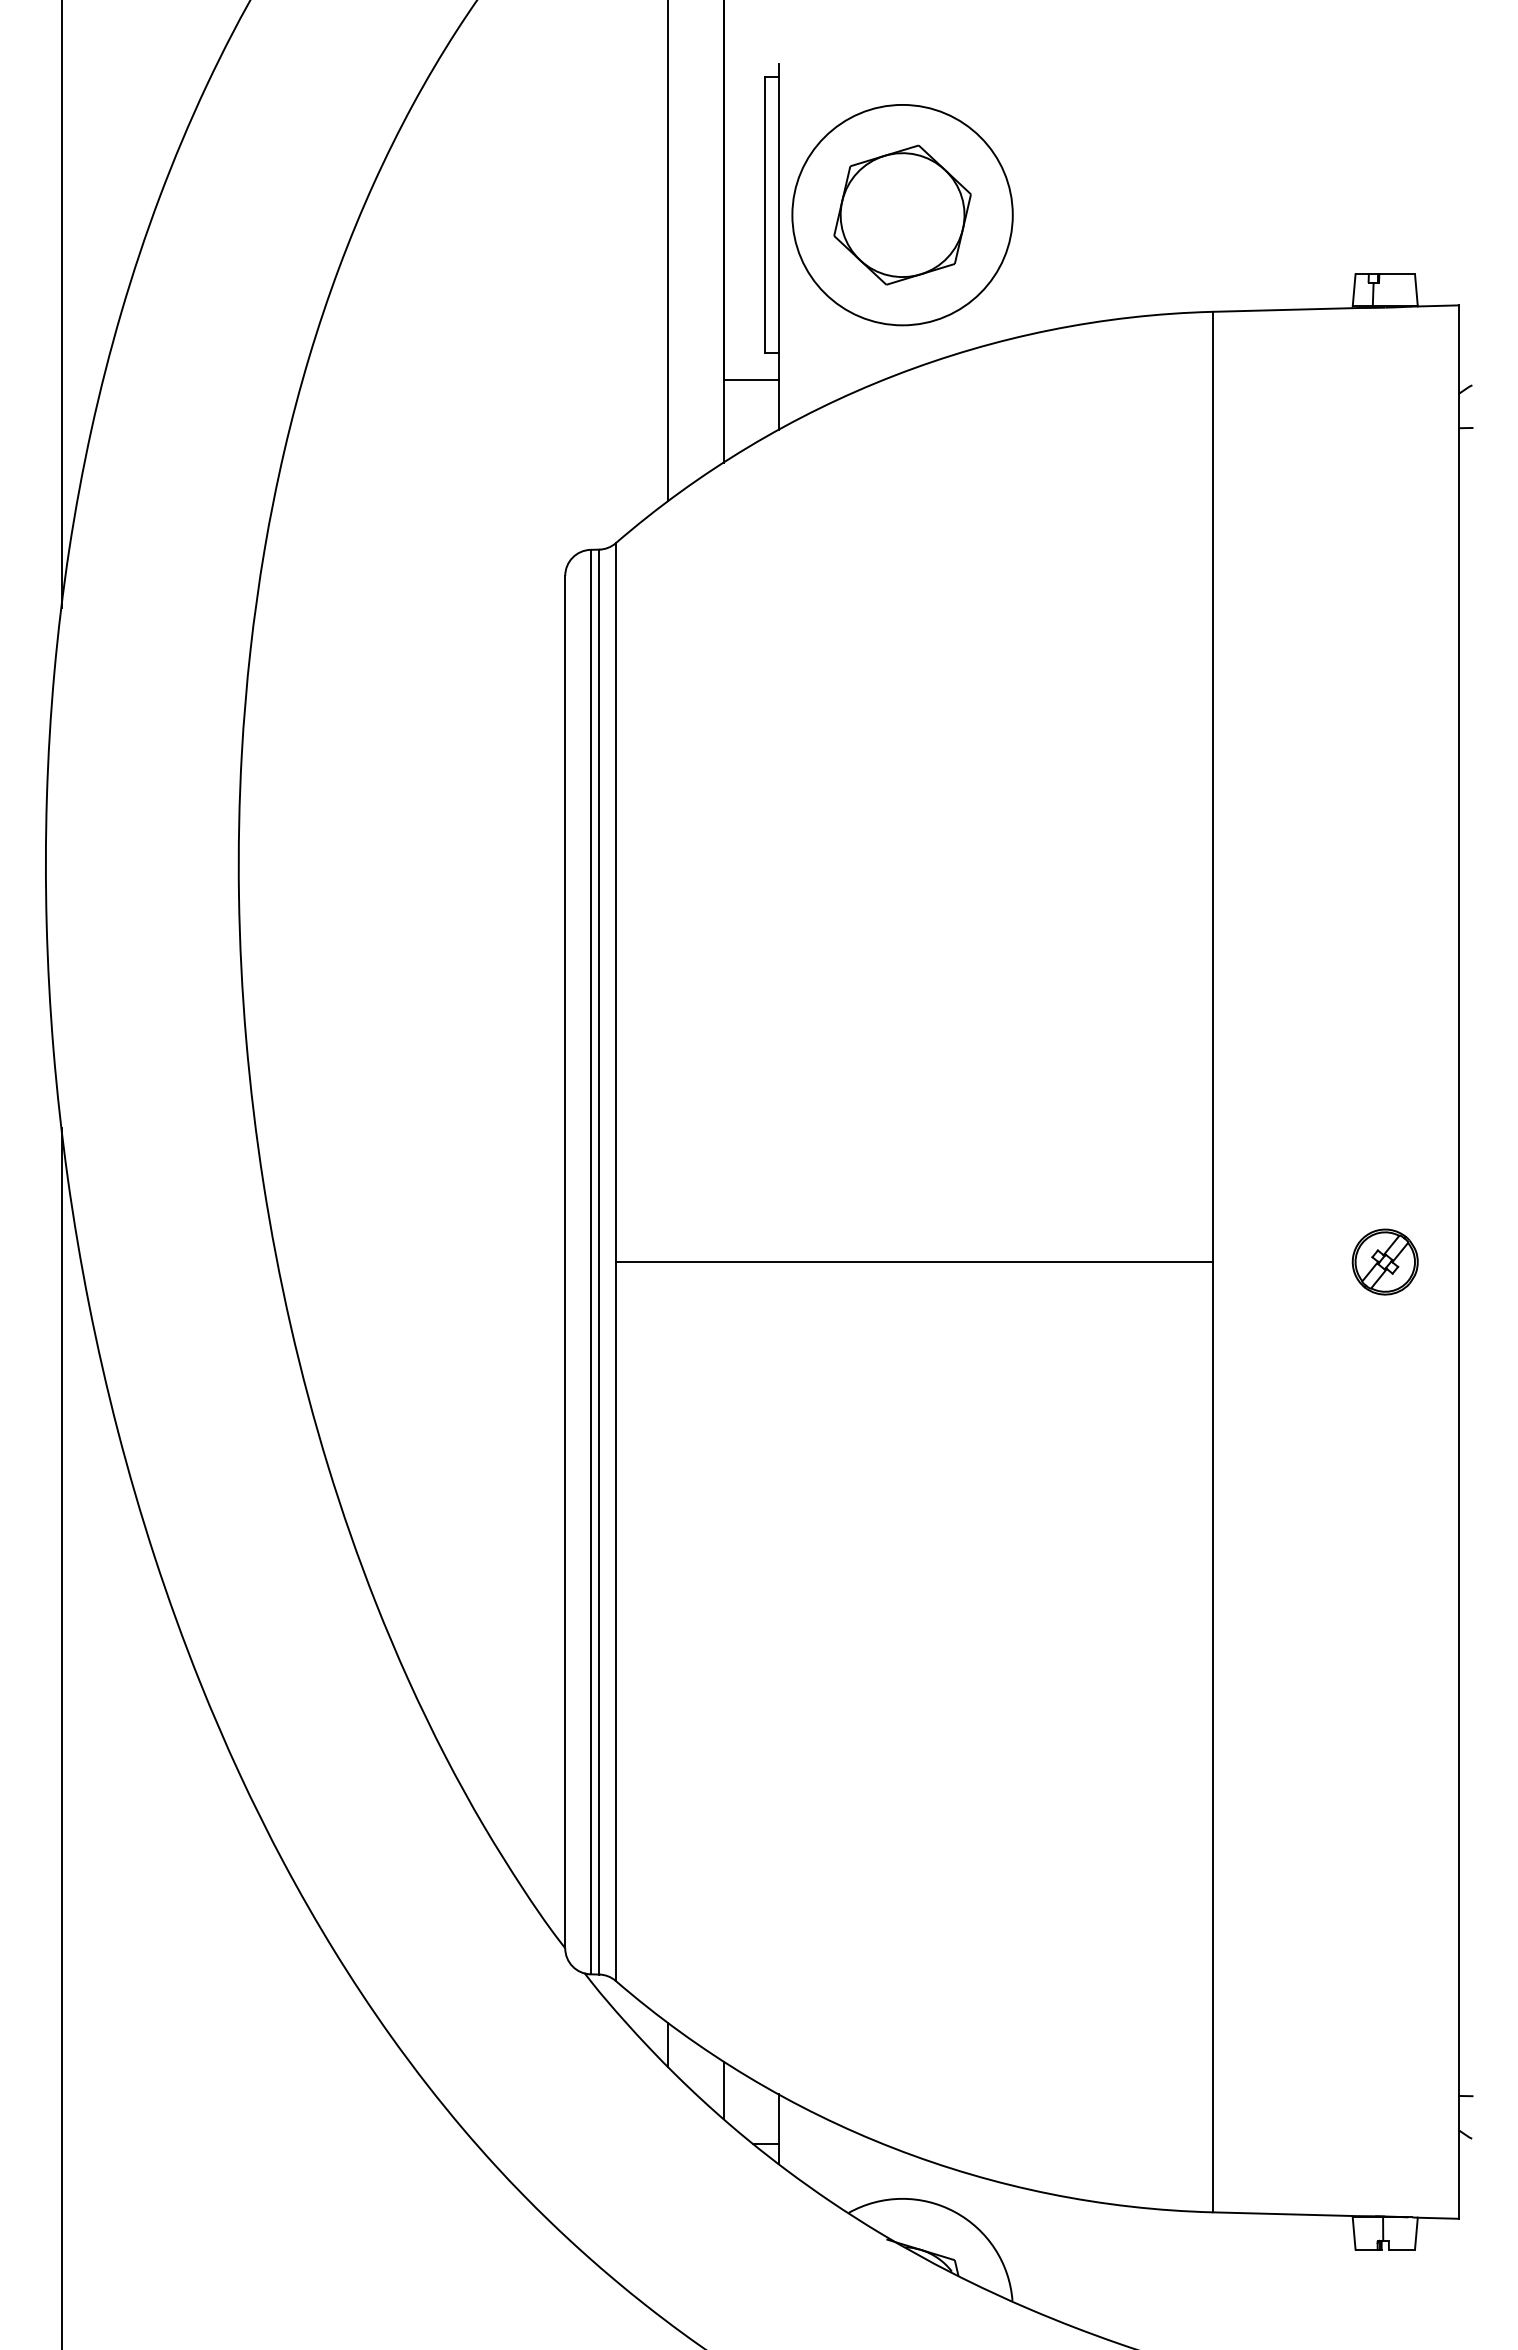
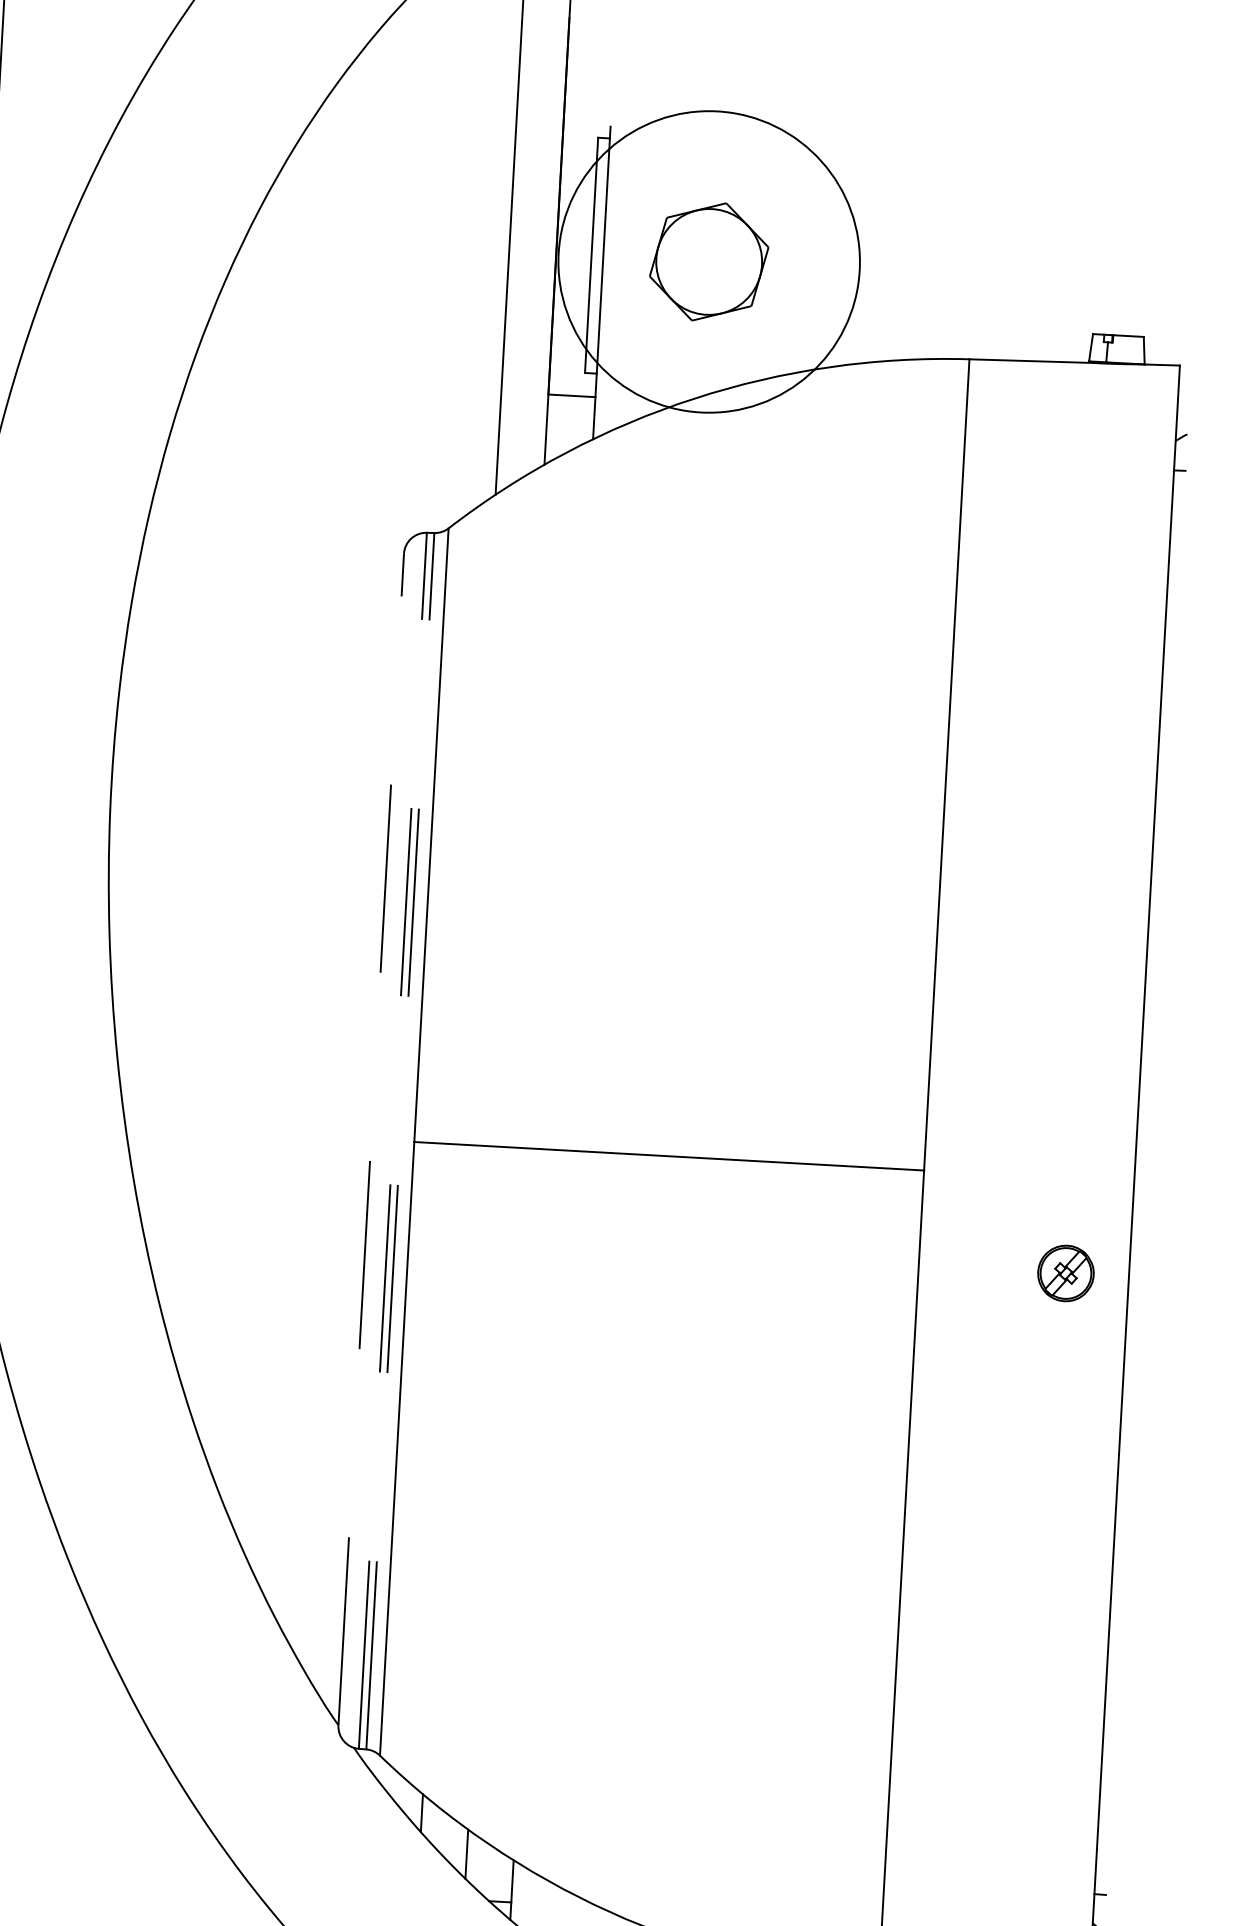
circle: (902, 214) -> (709, 261), size x1.6
line: (565, 1261) -> (371, 1139), solid -> dashed
line: (590, 1261) -> (392, 1140), solid -> dashed
line: (599, 1261) -> (400, 1140), solid -> dashed
part: (1384, 1261) -> (1065, 1272), moved

